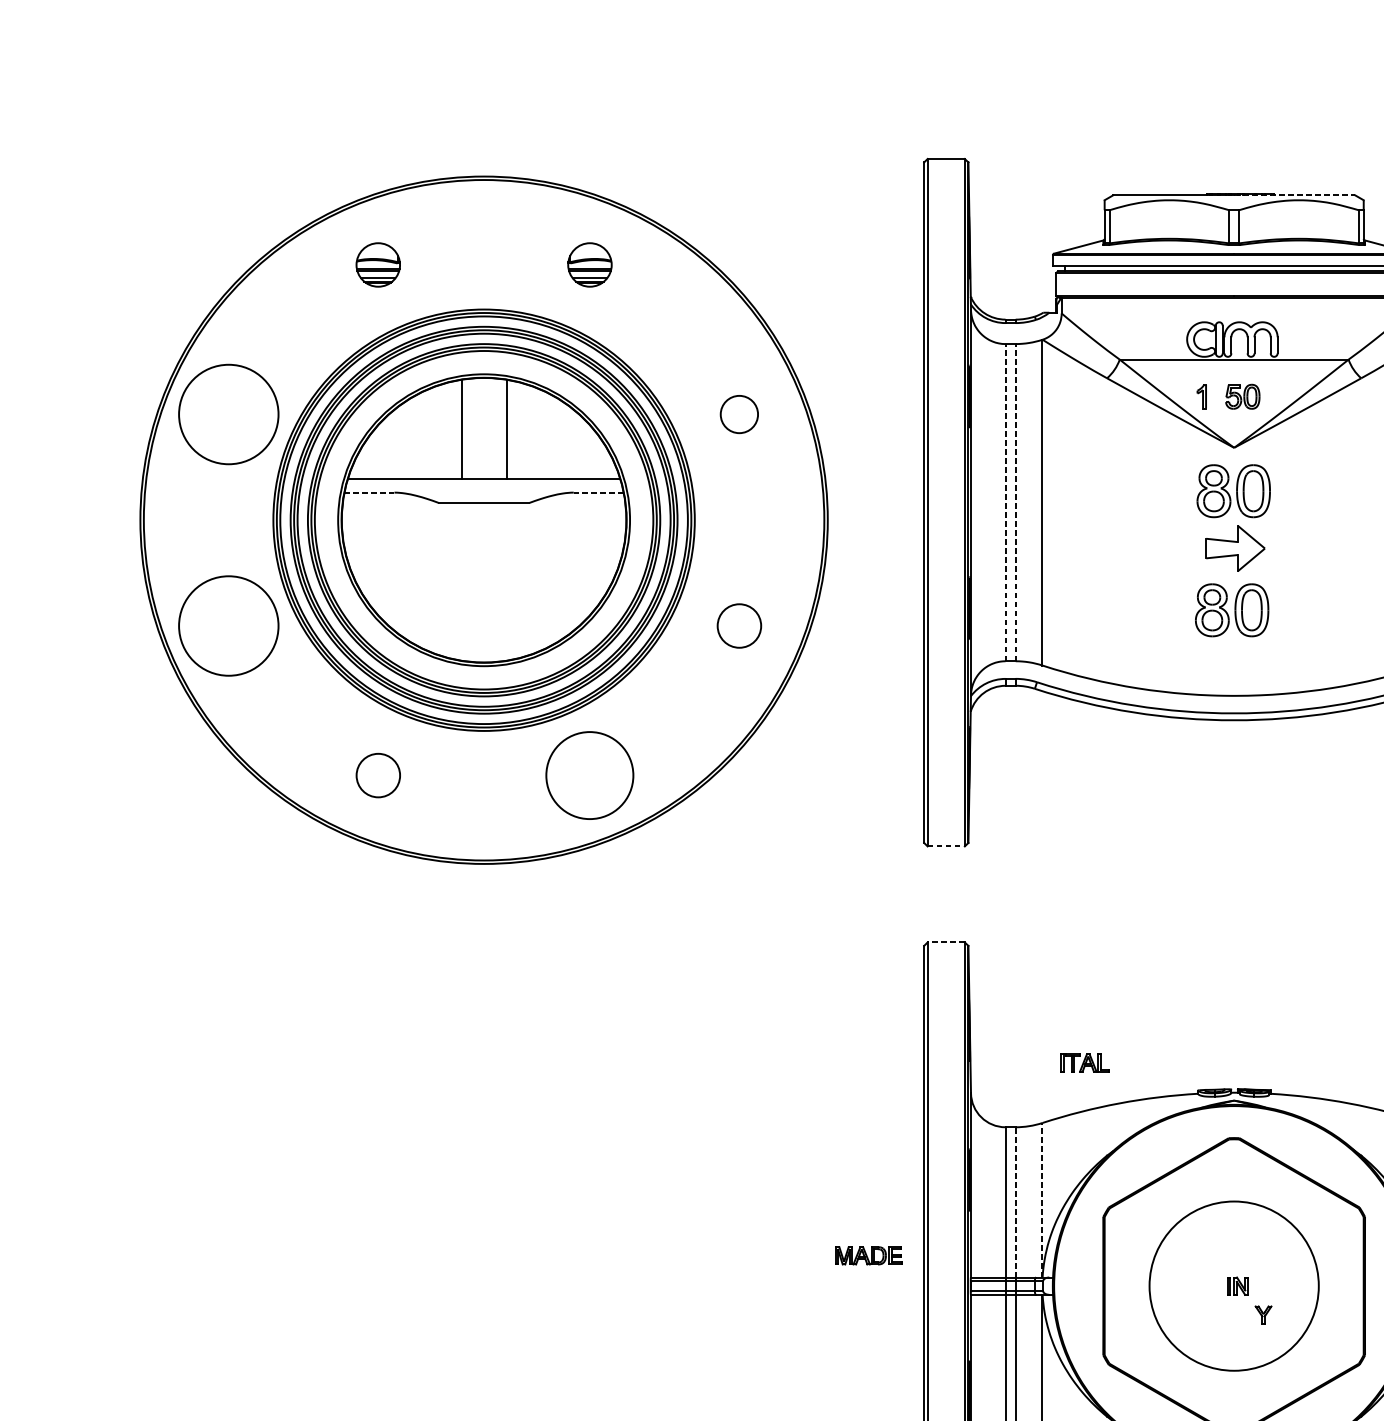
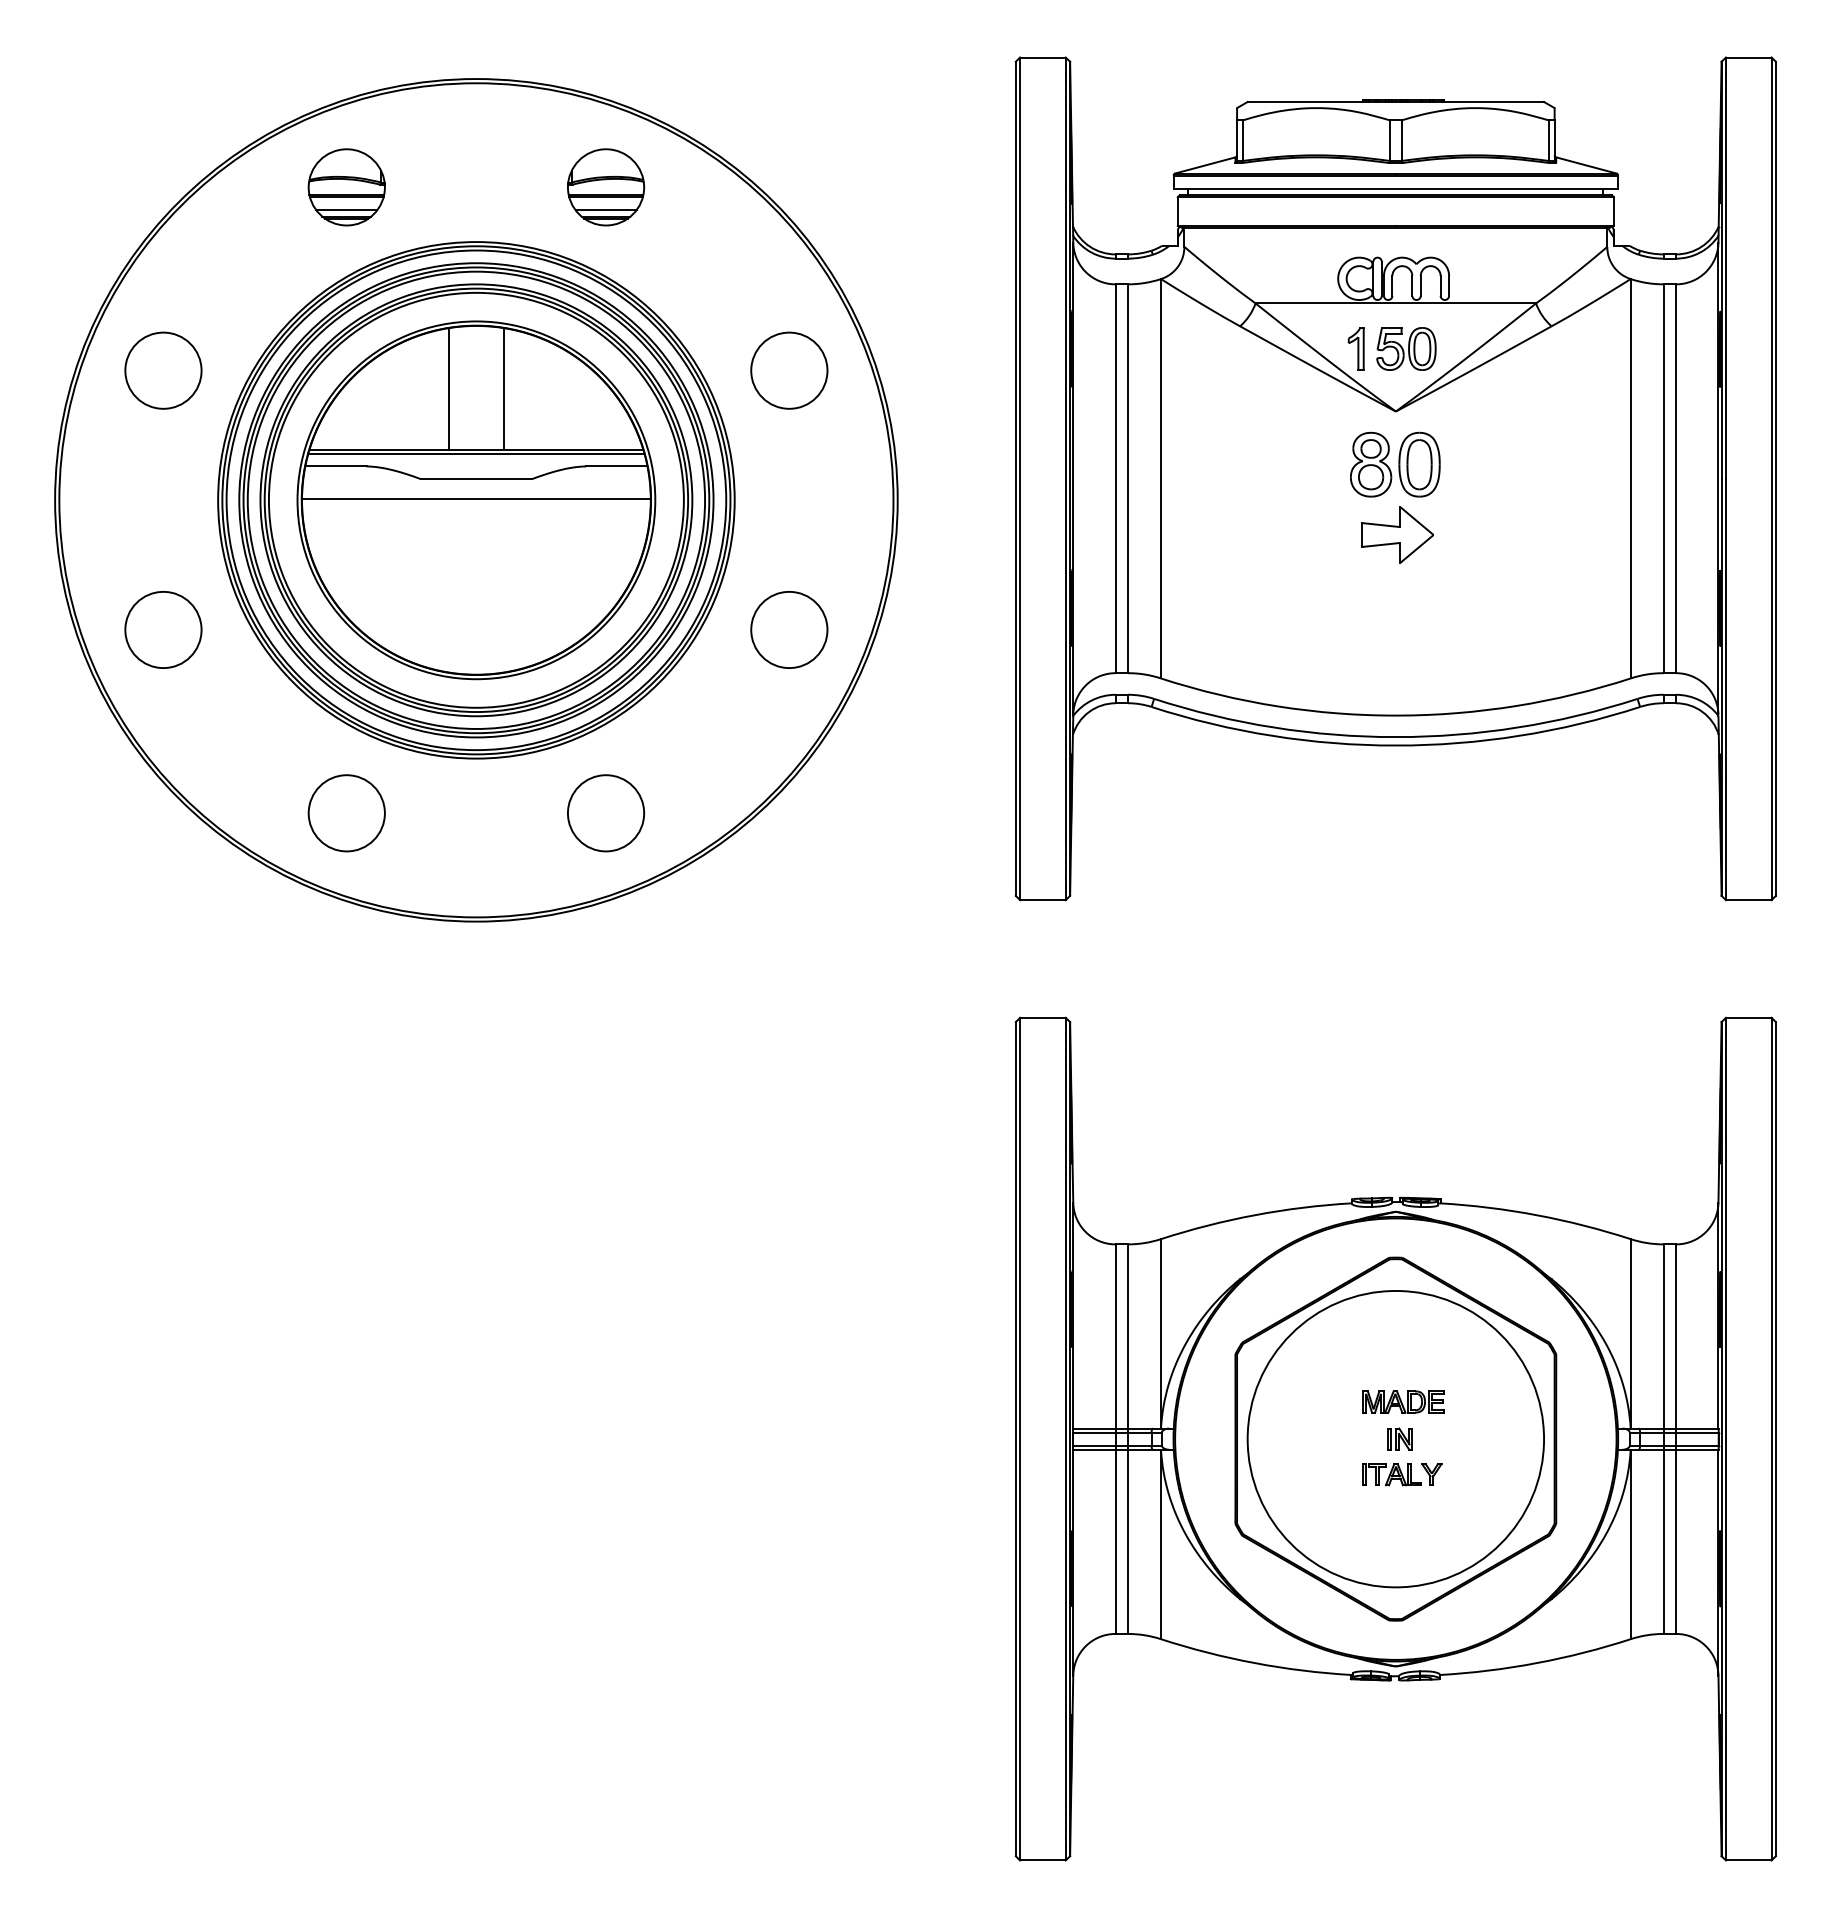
line: (1295, 194) -> (1470, 101), dashed -> solid
part: (378, 265) -> (346, 187), size x1.43
part: (590, 265) -> (606, 187), size x1.43
part: (1201, 396) -> (1355, 348), size x1.43
part: (1242, 396) -> (1406, 348), size x1.43
circle: (228, 414) -> (163, 370), size x0.62
circle: (739, 414) -> (789, 370), size x1.67
line: (484, 482) -> (476, 453), added
line: (369, 492) -> (335, 466), dashed -> solid
line: (598, 492) -> (616, 466), dashed -> solid
line: (1005, 502) -> (1115, 478), dashed -> solid
line: (1016, 502) -> (1128, 478), dashed -> solid
line: (484, 518) -> (476, 498), added
part: (1232, 610) -> (1393, 610), removed
circle: (228, 625) -> (163, 629), size x0.62
circle: (739, 625) -> (789, 629), size x1.43
circle: (378, 775) -> (346, 813), size x1.43
circle: (589, 775) -> (605, 813), size x0.71
line: (945, 846) -> (1042, 900), dashed -> solid
line: (945, 942) -> (1042, 1017), dashed -> solid
part: (1084, 1062) -> (1391, 1474), moved
line: (1042, 1199) -> (1160, 1333), dashed -> solid
line: (1016, 1201) -> (1128, 1335), dashed -> solid
part: (868, 1255) -> (1403, 1401), moved
circle: (1233, 1285) -> (1395, 1438), size x1.43

